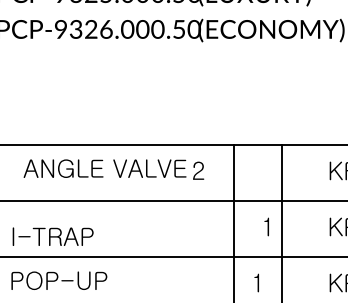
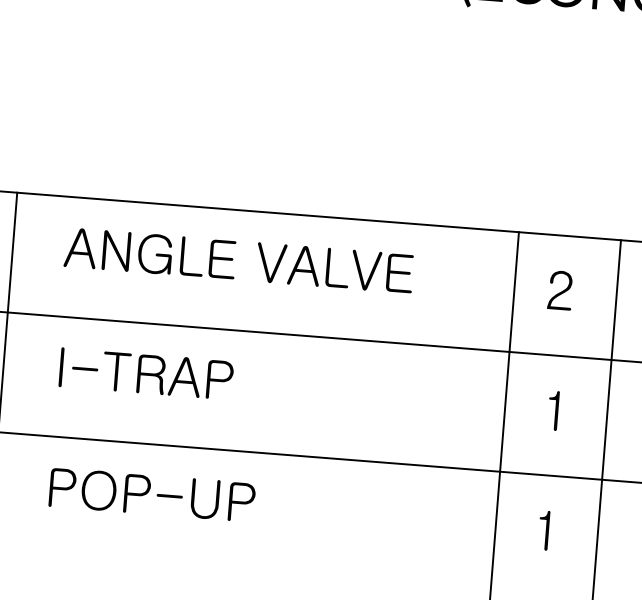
text: (198, 170) -> (560, 289), moved
text: (266, 226) -> (552, 409), moved
text: (52, 236) -> (145, 373), moved
text: (59, 280) -> (152, 494), moved

